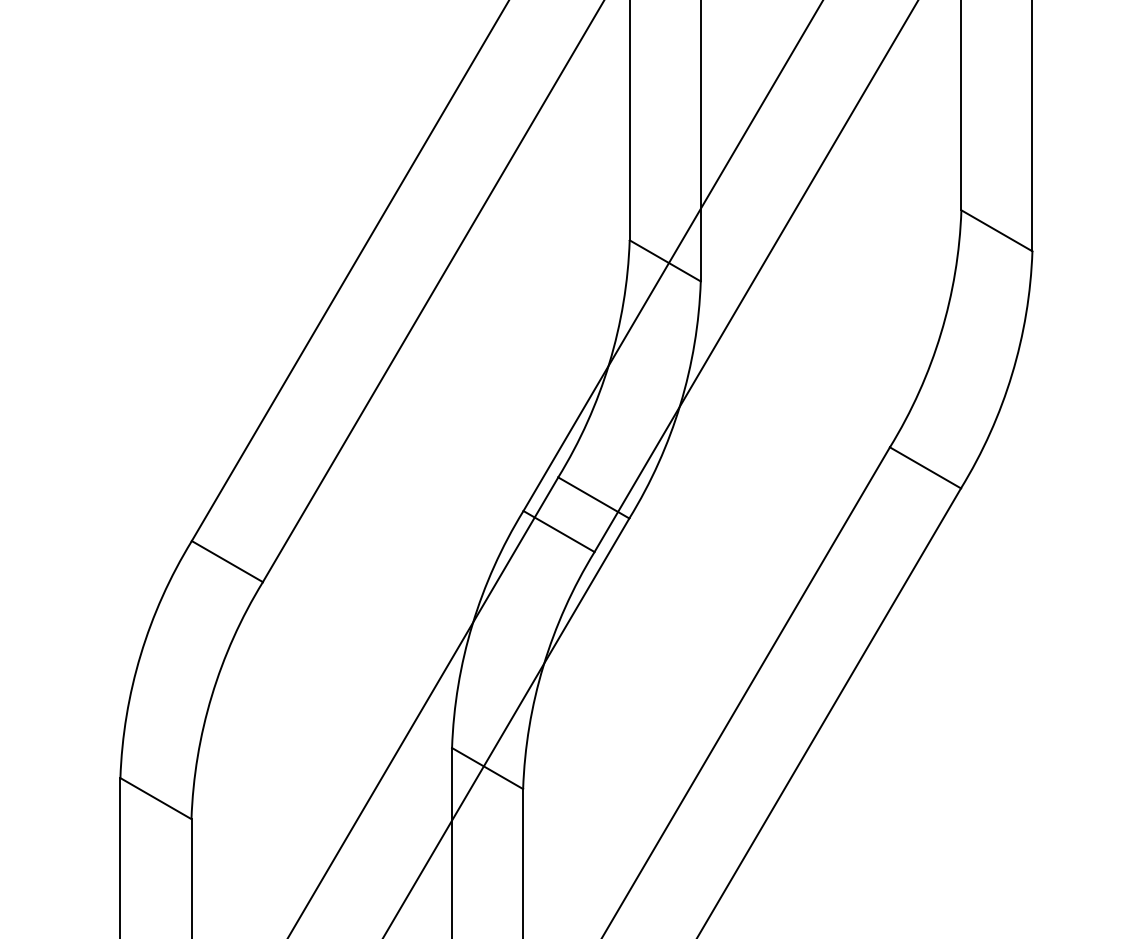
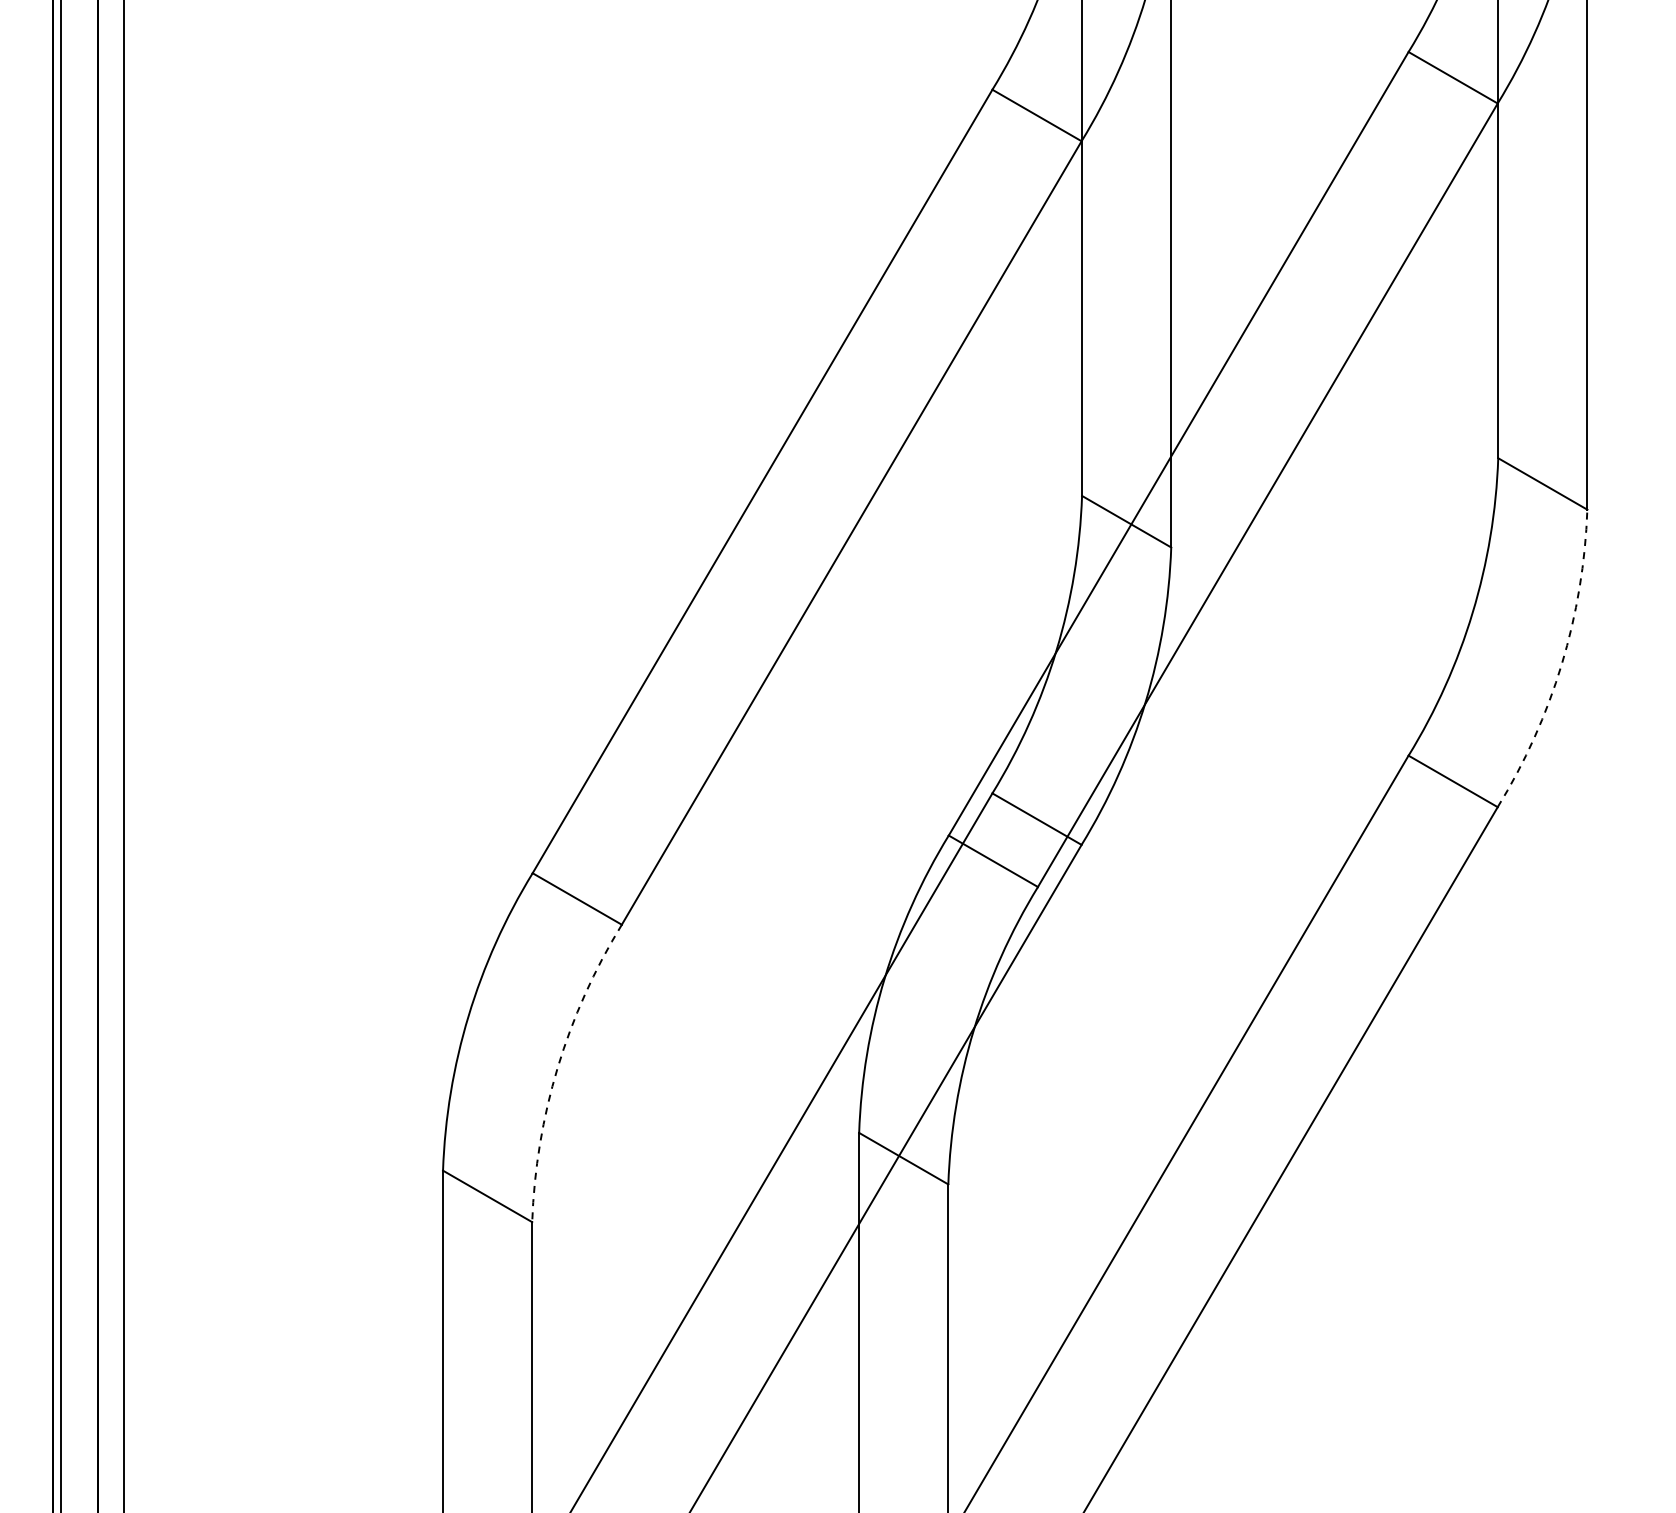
arc: (1011, 374) -> (1561, 664), solid -> dashed
arc: (211, 695) -> (557, 1067), solid -> dashed

